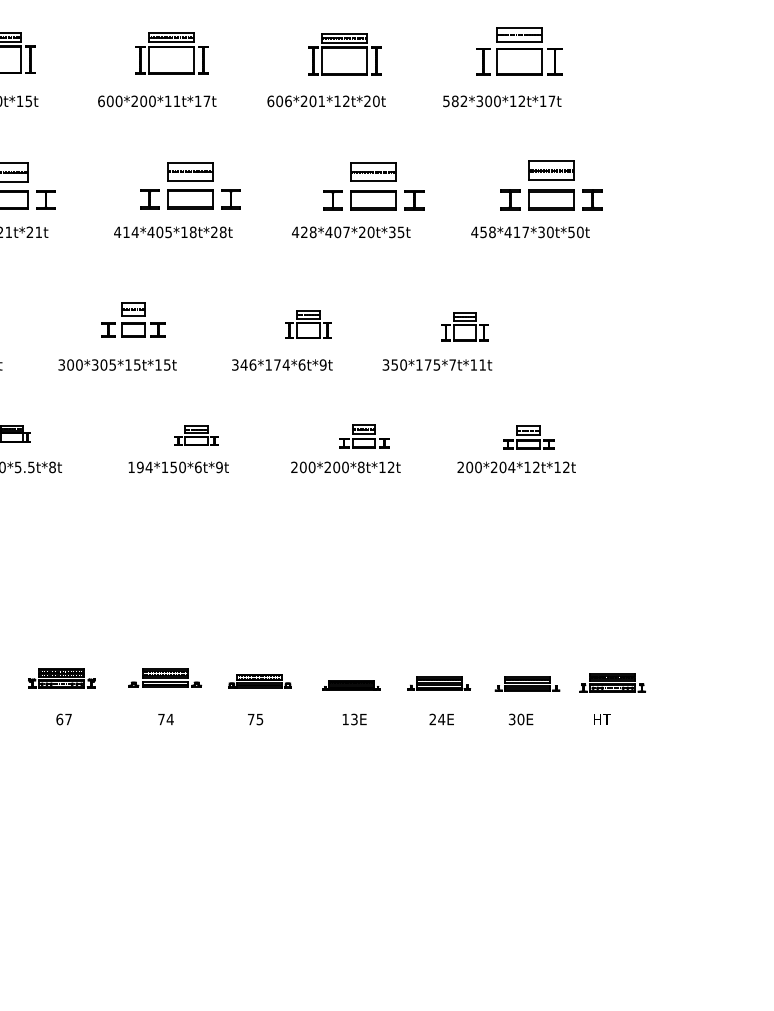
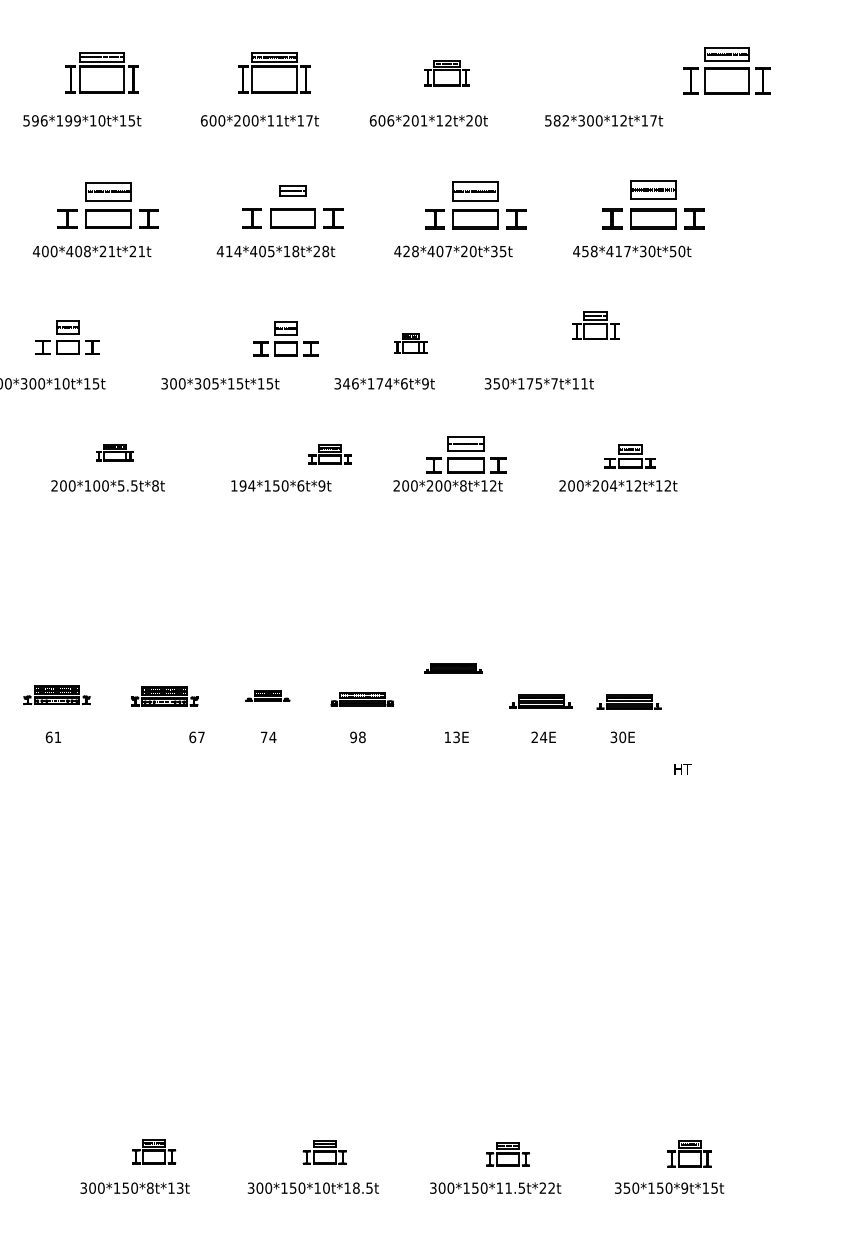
part: (518, 50) -> (726, 70), moved
part: (344, 53) -> (446, 73), size x0.6
part: (189, 171) -> (292, 190), size x0.6
part: (132, 319) -> (285, 338), moved
part: (308, 324) -> (410, 343), size x0.7
part: (464, 326) -> (595, 325), moved
part: (195, 435) -> (329, 454), moved
part: (364, 435) -> (466, 454), size x1.6
part: (164, 677) -> (267, 695), size x0.6
part: (613, 682) -> (714, 700), removed
part: (351, 685) -> (453, 668), moved
text: (63, 719) -> (196, 737), moved
text: (255, 719) -> (357, 737), 75 -> 98
text: (601, 719) -> (682, 769), moved

